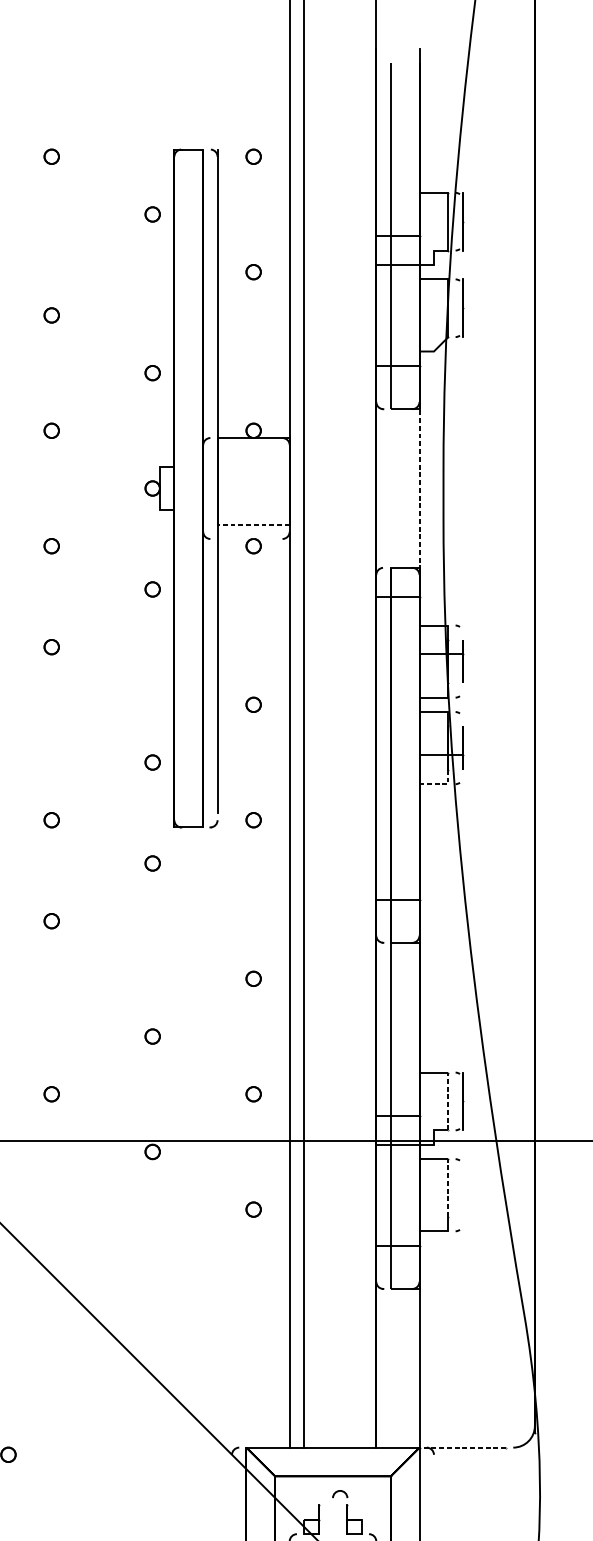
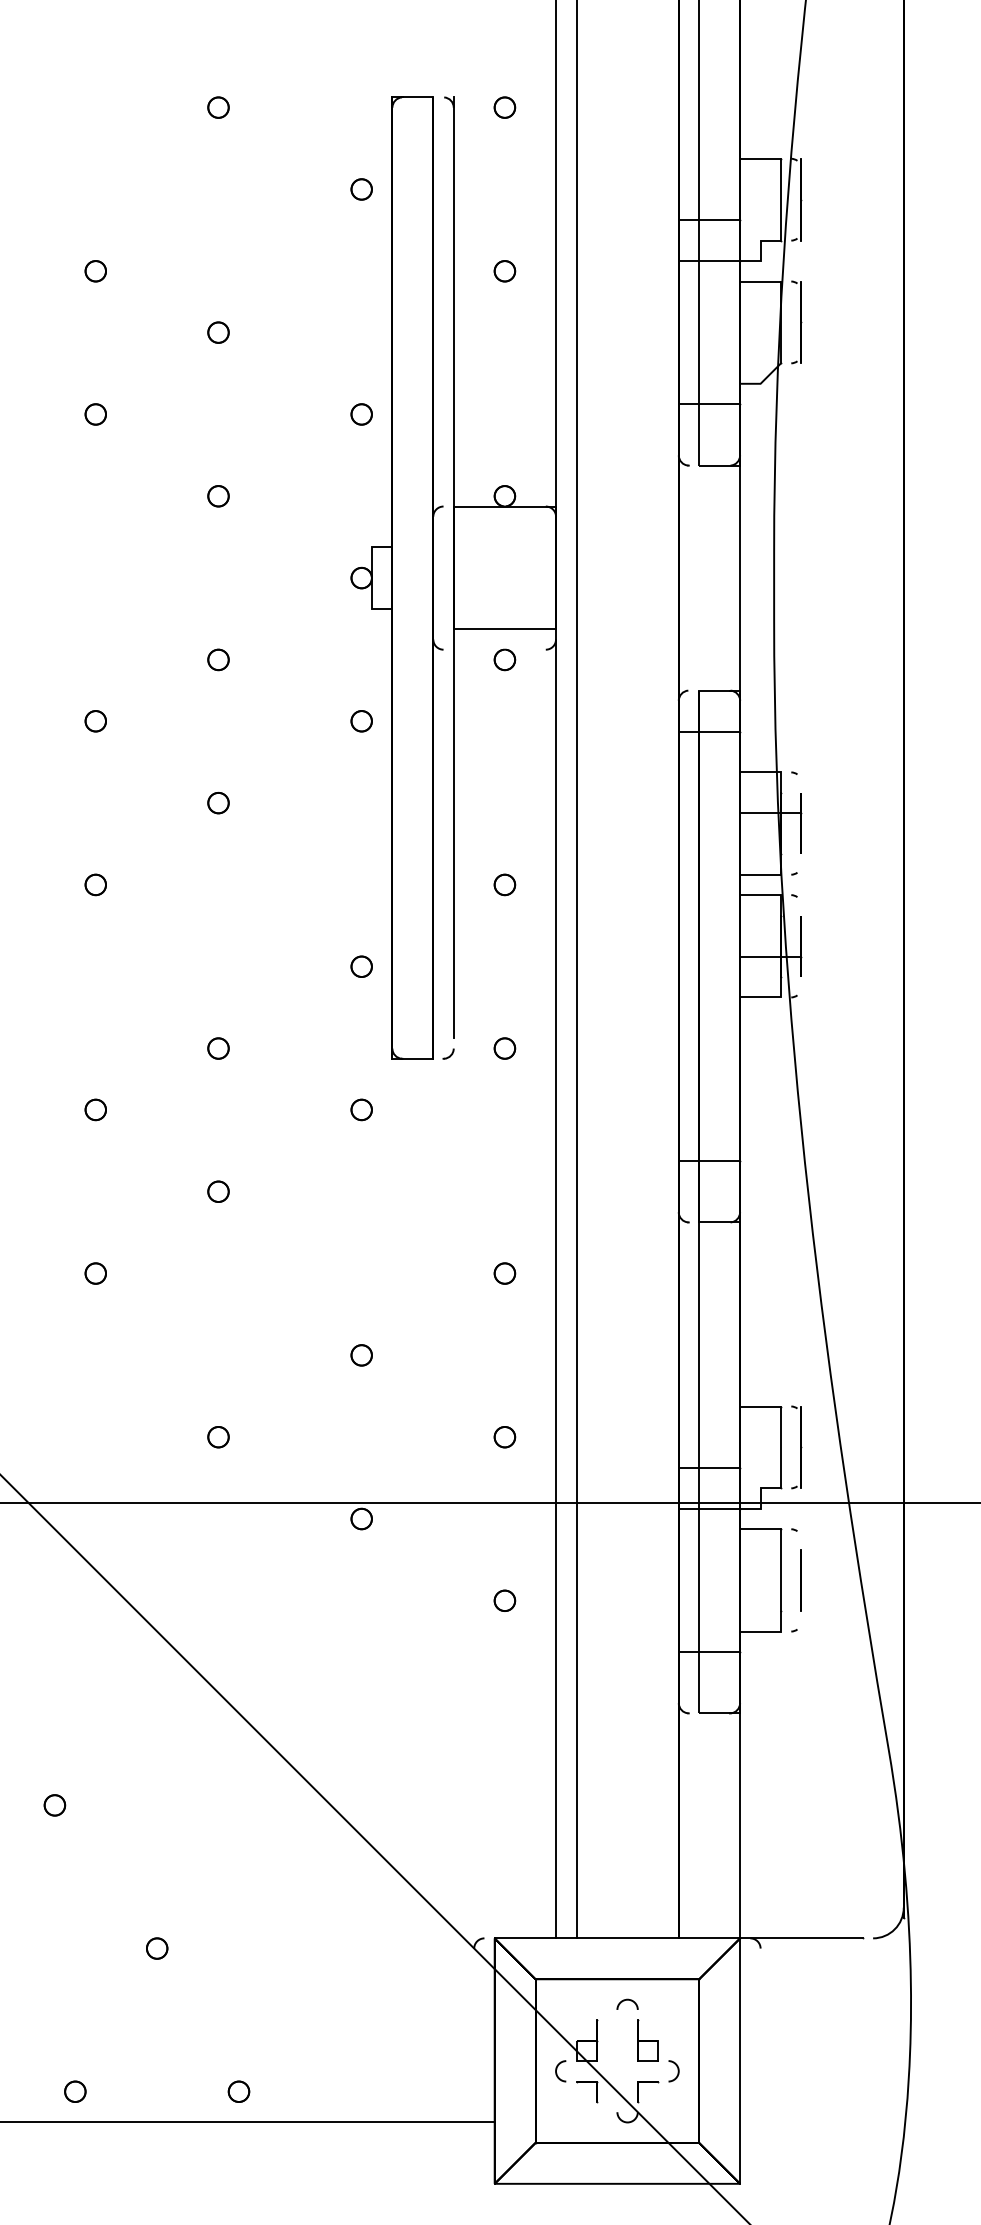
line: (419, 481) -> (740, 567), dashed -> solid
line: (253, 524) -> (504, 629), dashed -> solid
line: (440, 784) -> (770, 997), dashed -> solid
line: (448, 1101) -> (781, 1447), dashed -> solid
line: (448, 1188) -> (781, 1570), dashed -> solid
line: (462, 1195) -> (800, 1580), added
line: (462, 1447) -> (801, 1938), dashed -> solid

